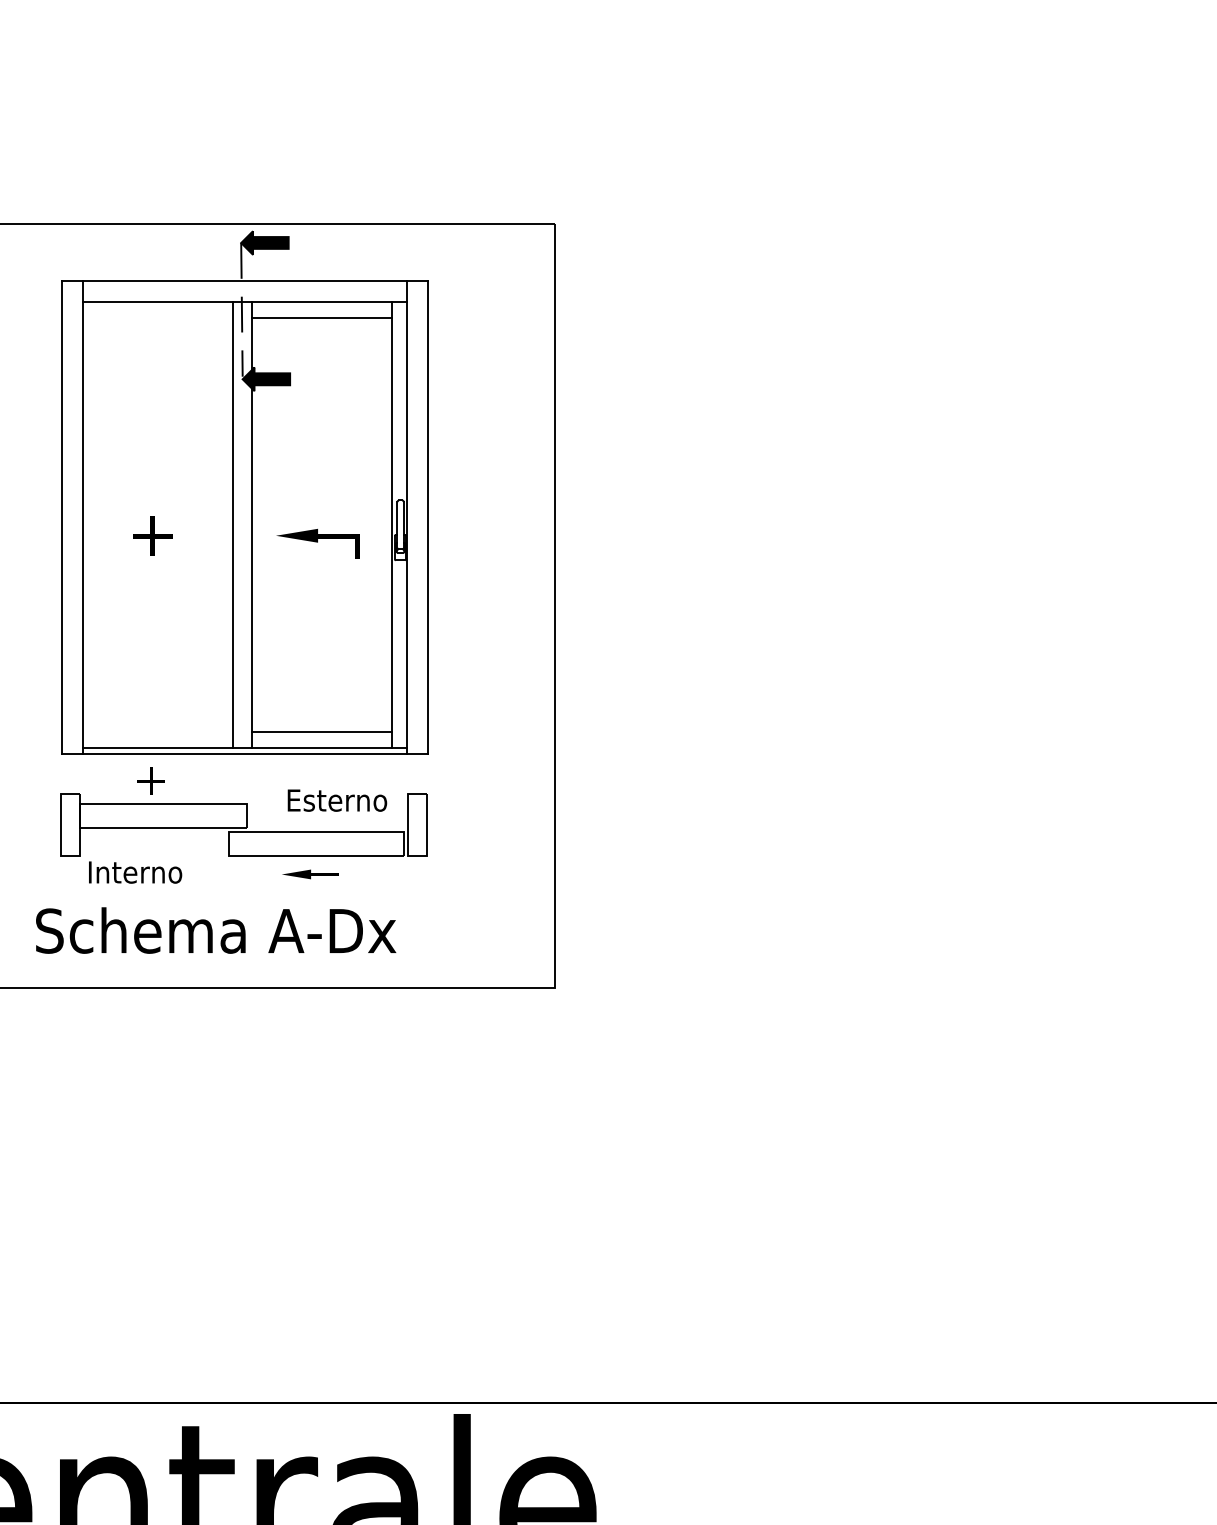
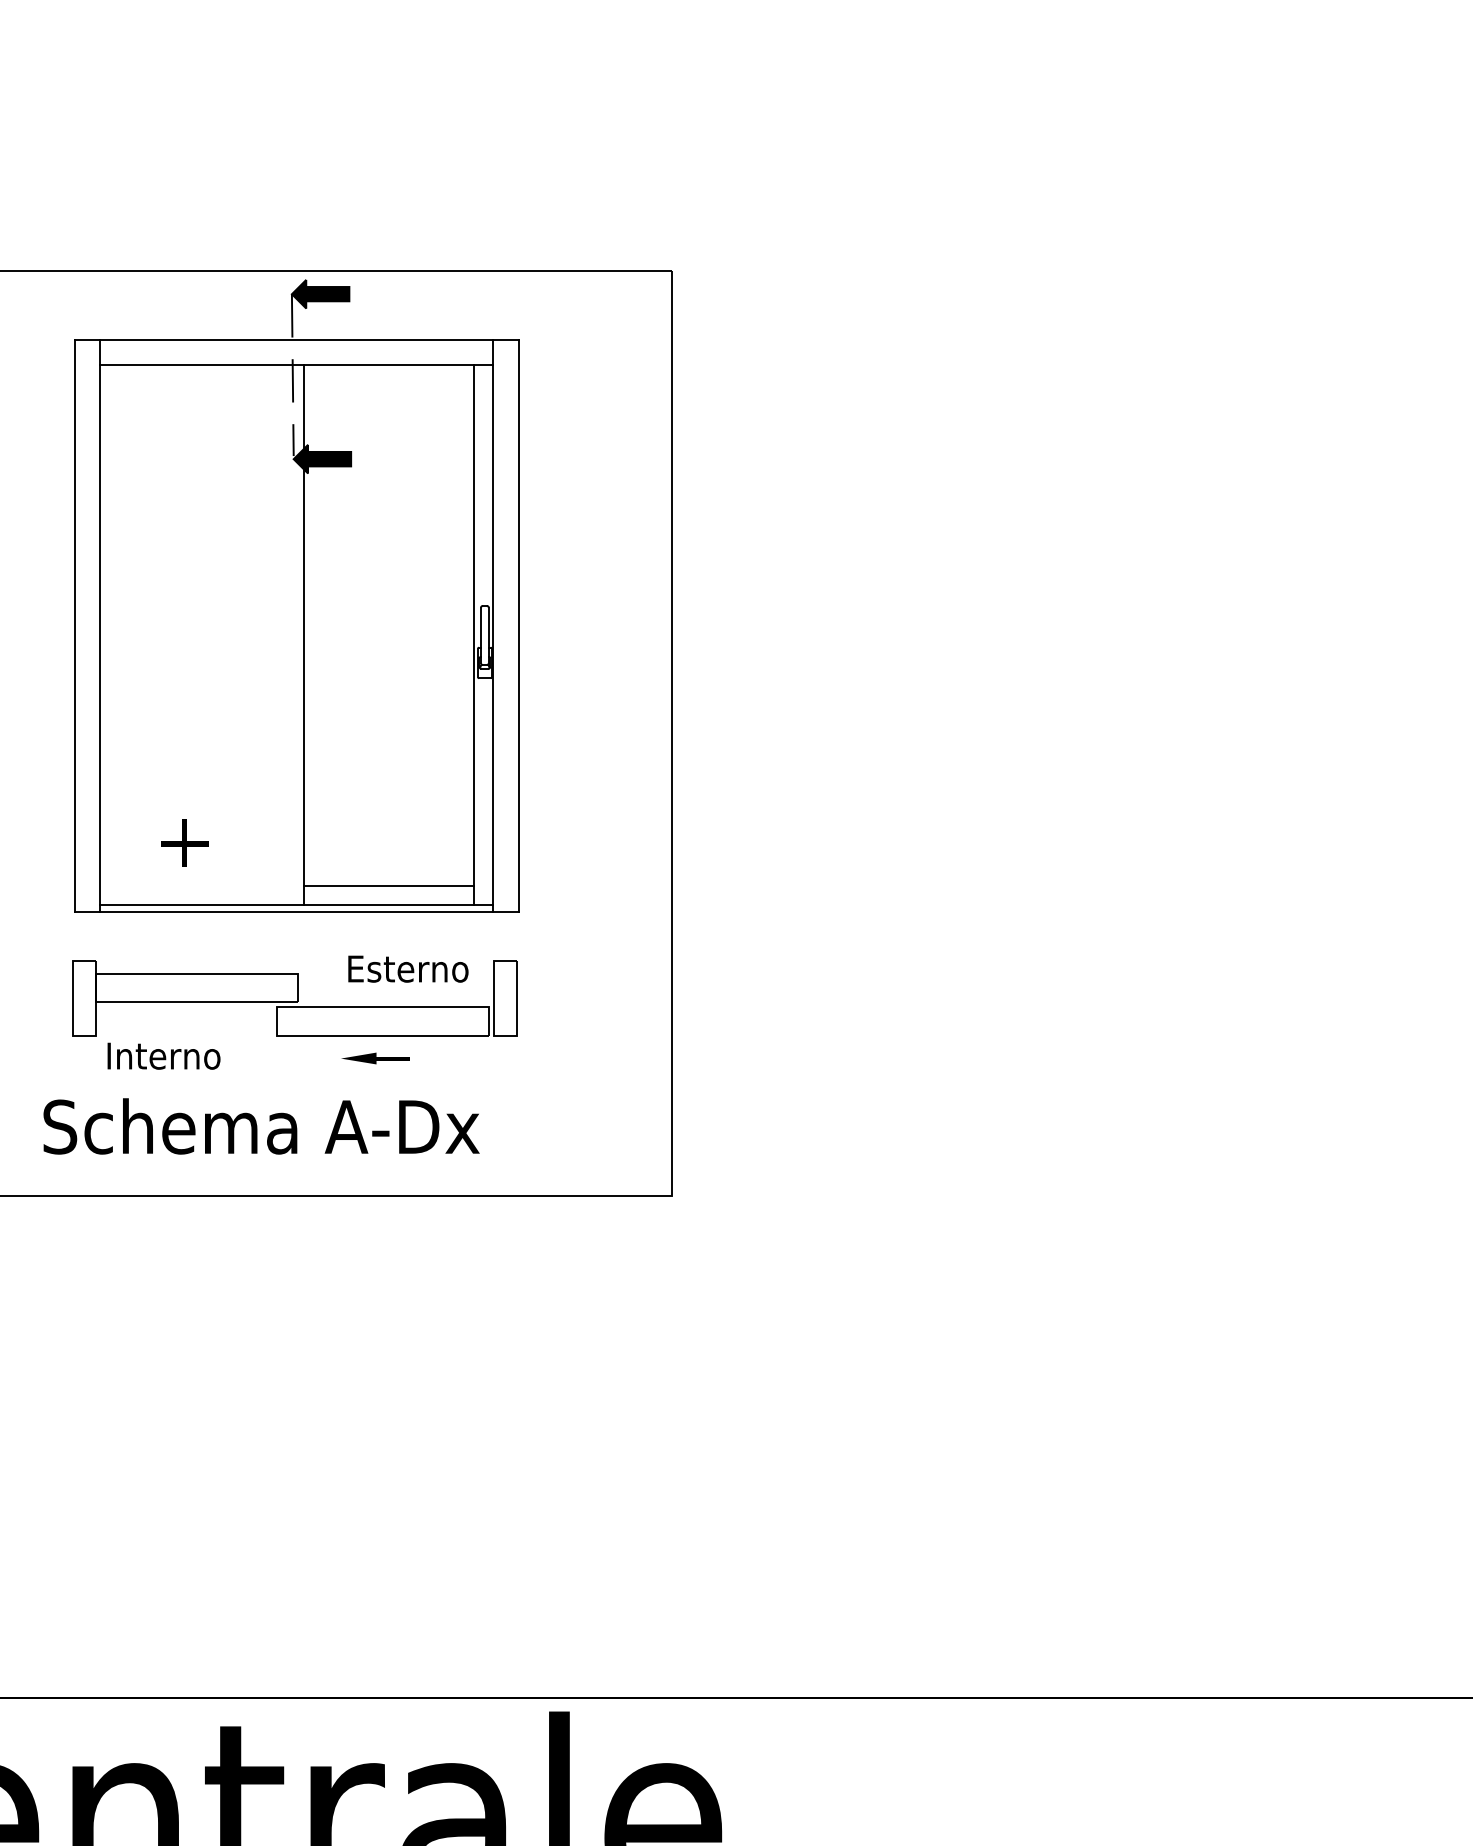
line: (321, 317) -> (389, 384), removed
line: (232, 524) -> (281, 634), removed
part: (152, 535) -> (184, 843), moved
part: (317, 543) -> (384, 657), removed
part: (150, 780) -> (182, 944), removed

